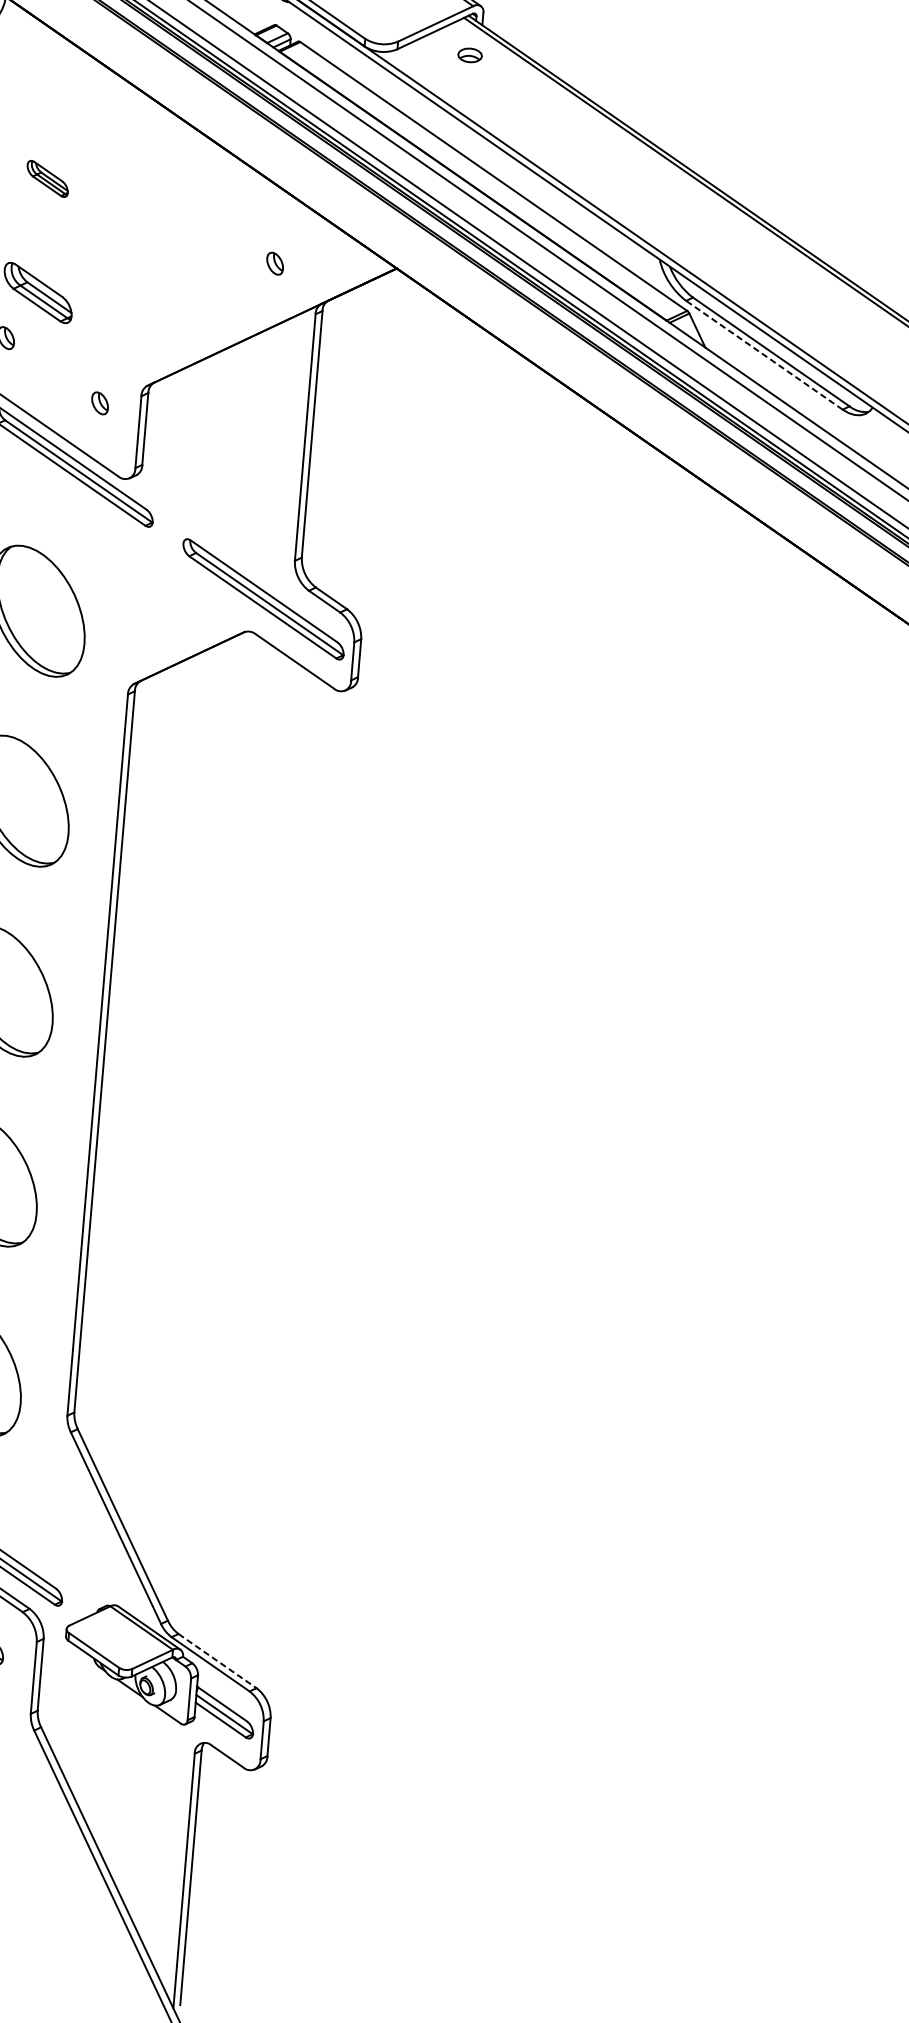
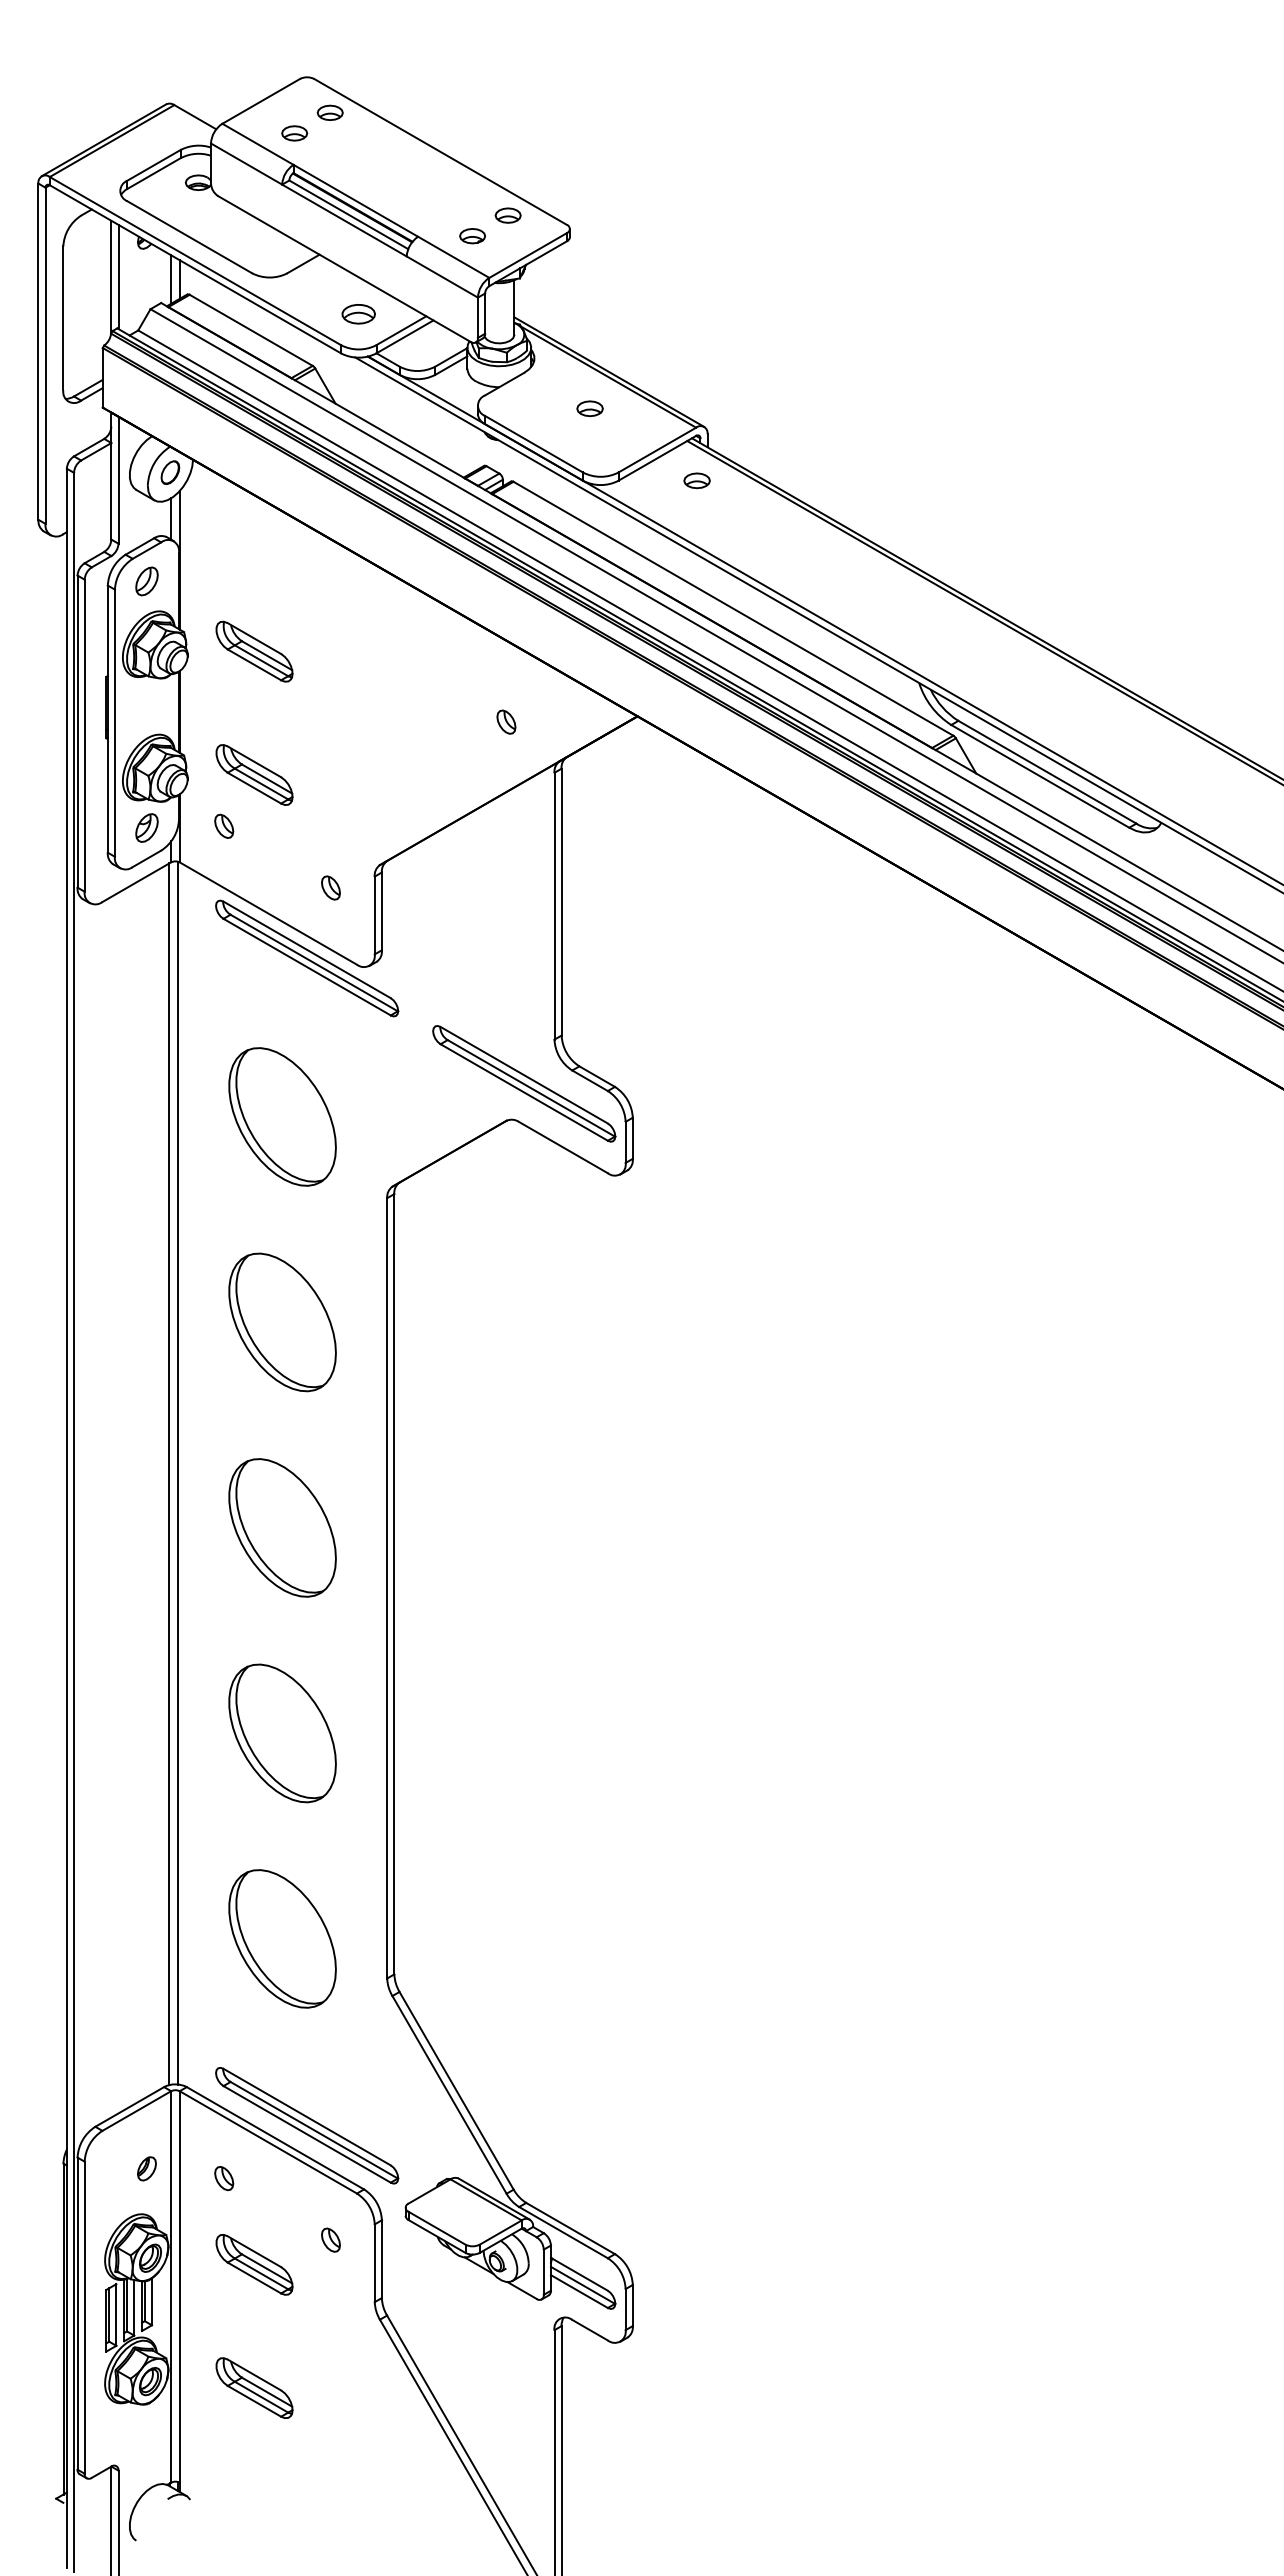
part: (47, 178) -> (254, 651), size x1.67
line: (764, 355) -> (1040, 776), dashed -> solid
line: (218, 1661) -> (571, 2228), dashed -> solid

